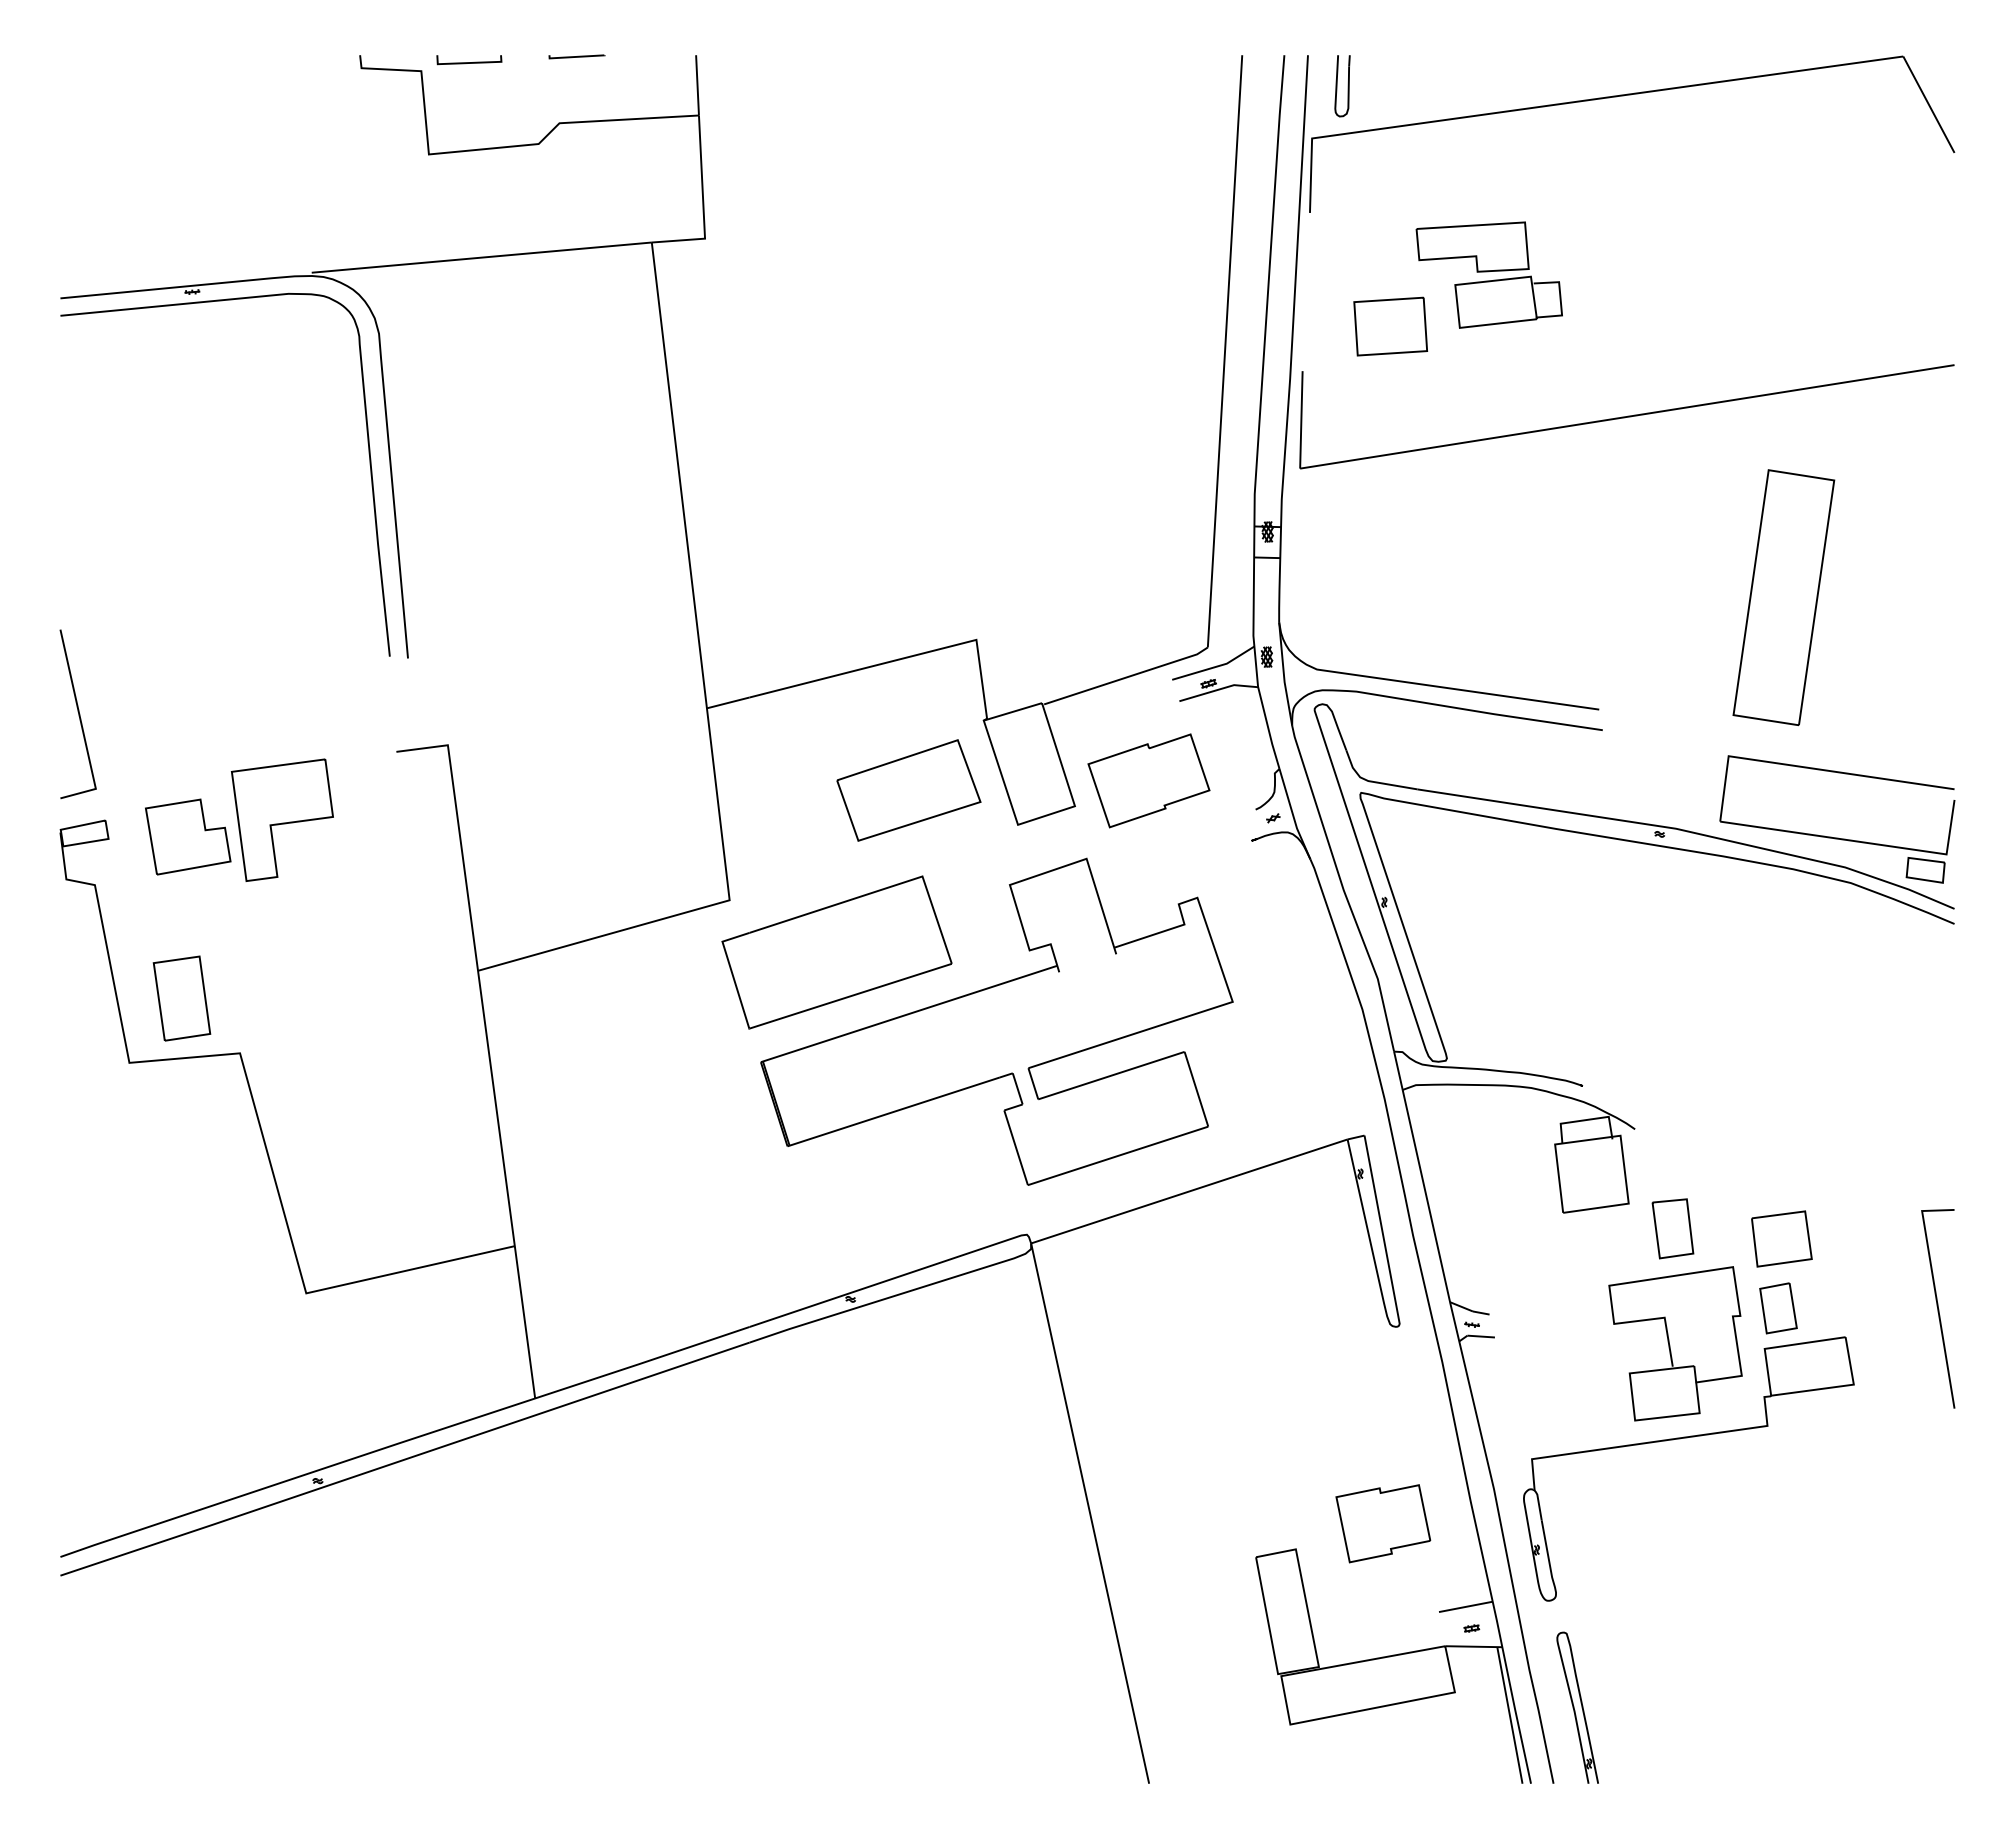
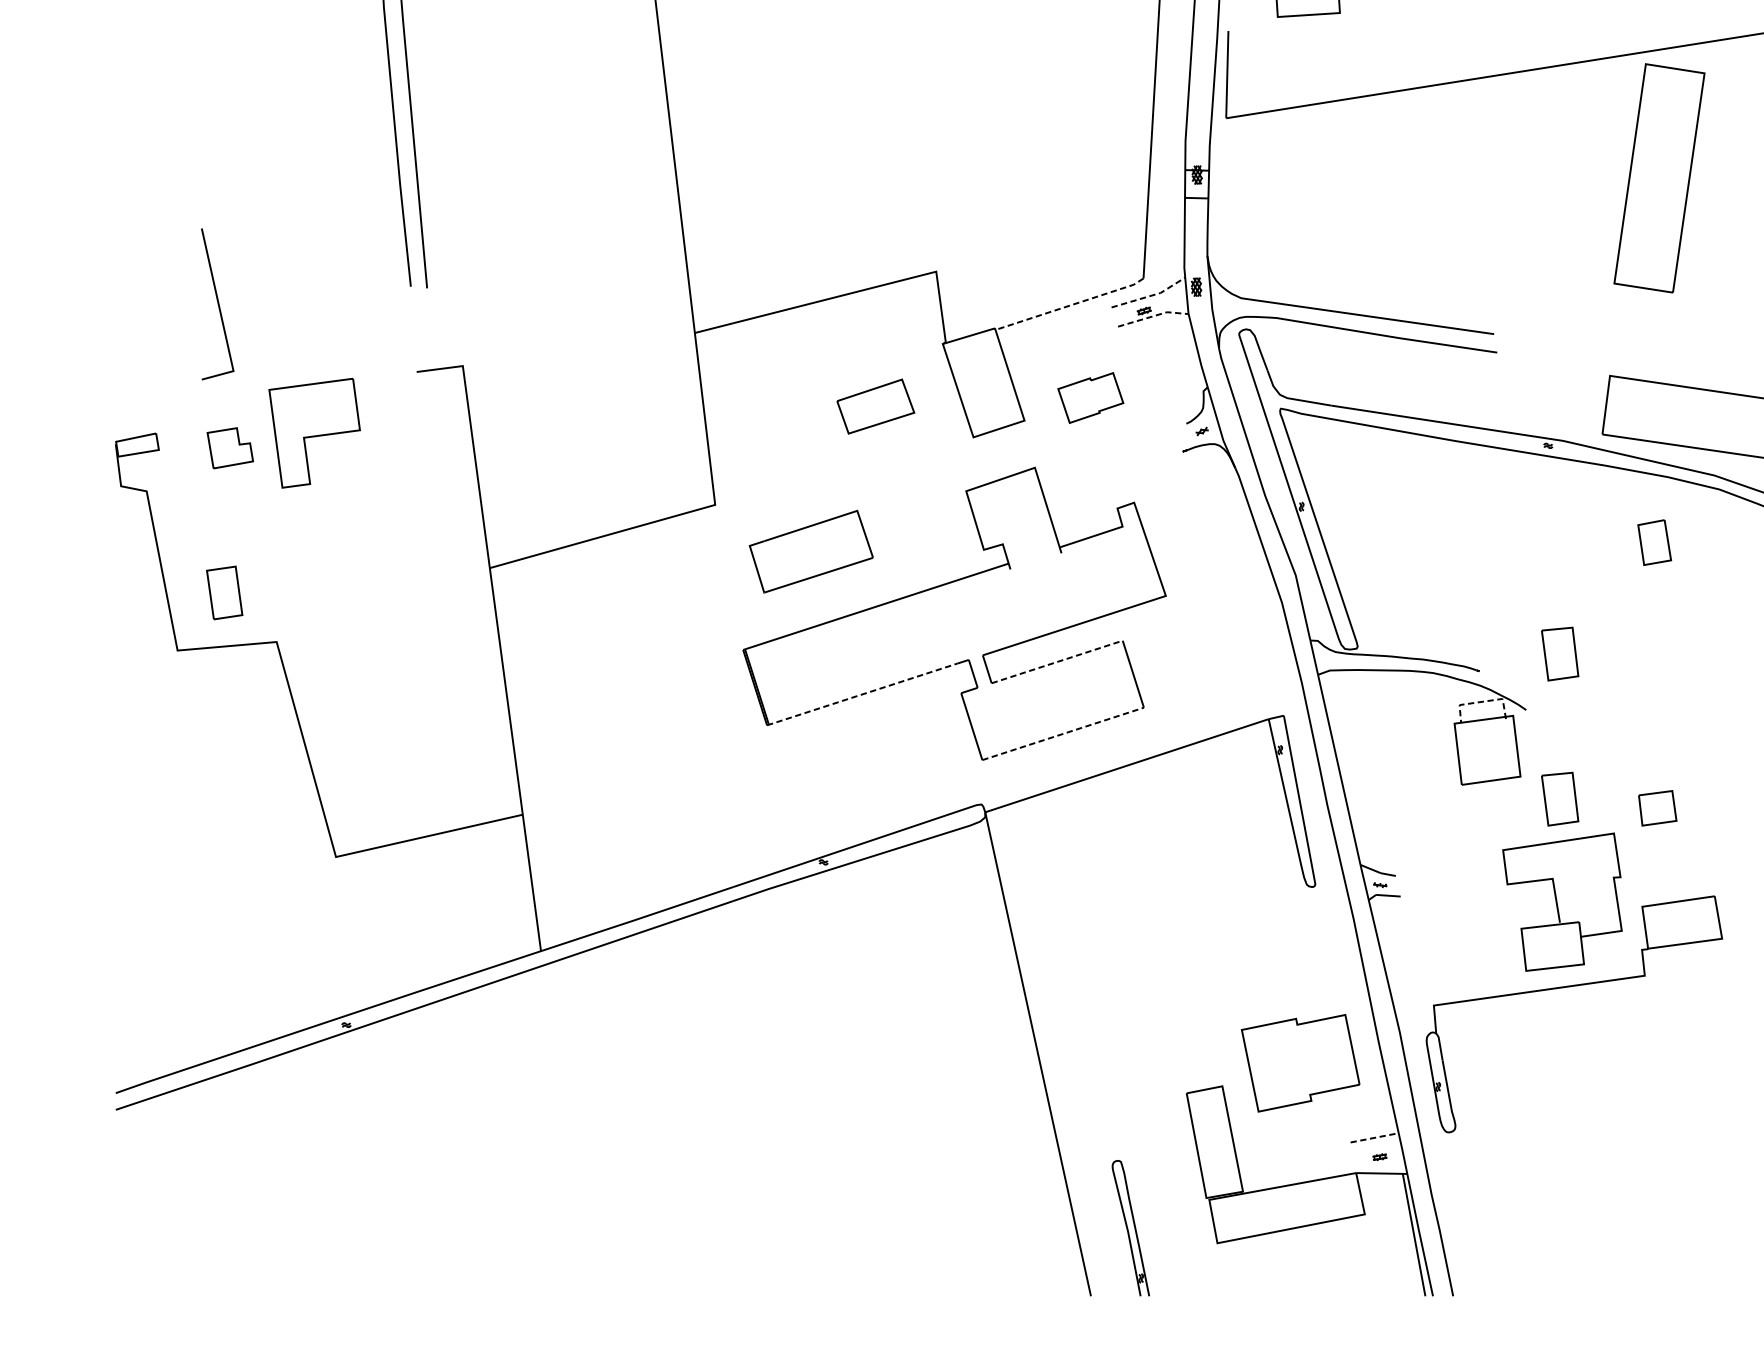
part: (1783, 597) -> (1659, 178), moved
line: (1215, 667) -> (1150, 296), solid -> dashed
line: (1126, 677) -> (1070, 305), solid -> dashed
line: (1219, 689) -> (1153, 316), solid -> dashed
line: (78, 714) -> (217, 304), moved
part: (1148, 780) -> (1090, 397), size x0.6
part: (908, 790) -> (875, 406), size x0.6
part: (188, 836) -> (230, 447), size x0.6
part: (836, 952) -> (810, 551), size x0.6
part: (181, 998) -> (224, 592), size x0.7
part: (1672, 1066) -> (1559, 653), added
line: (1111, 1075) -> (1057, 661), solid -> dashed
line: (893, 1111) -> (861, 694), solid -> dashed
line: (1586, 1120) -> (1482, 702), solid -> dashed
line: (1118, 1155) -> (1063, 733), solid -> dashed
part: (1781, 1238) -> (1657, 807), size x0.7
part: (1778, 1308) -> (1654, 542), moved
part: (1383, 1523) -> (1300, 1063), size x1.4
line: (1466, 1606) -> (1375, 1137), solid -> dashed
part: (1577, 1707) -> (1130, 1227), moved

